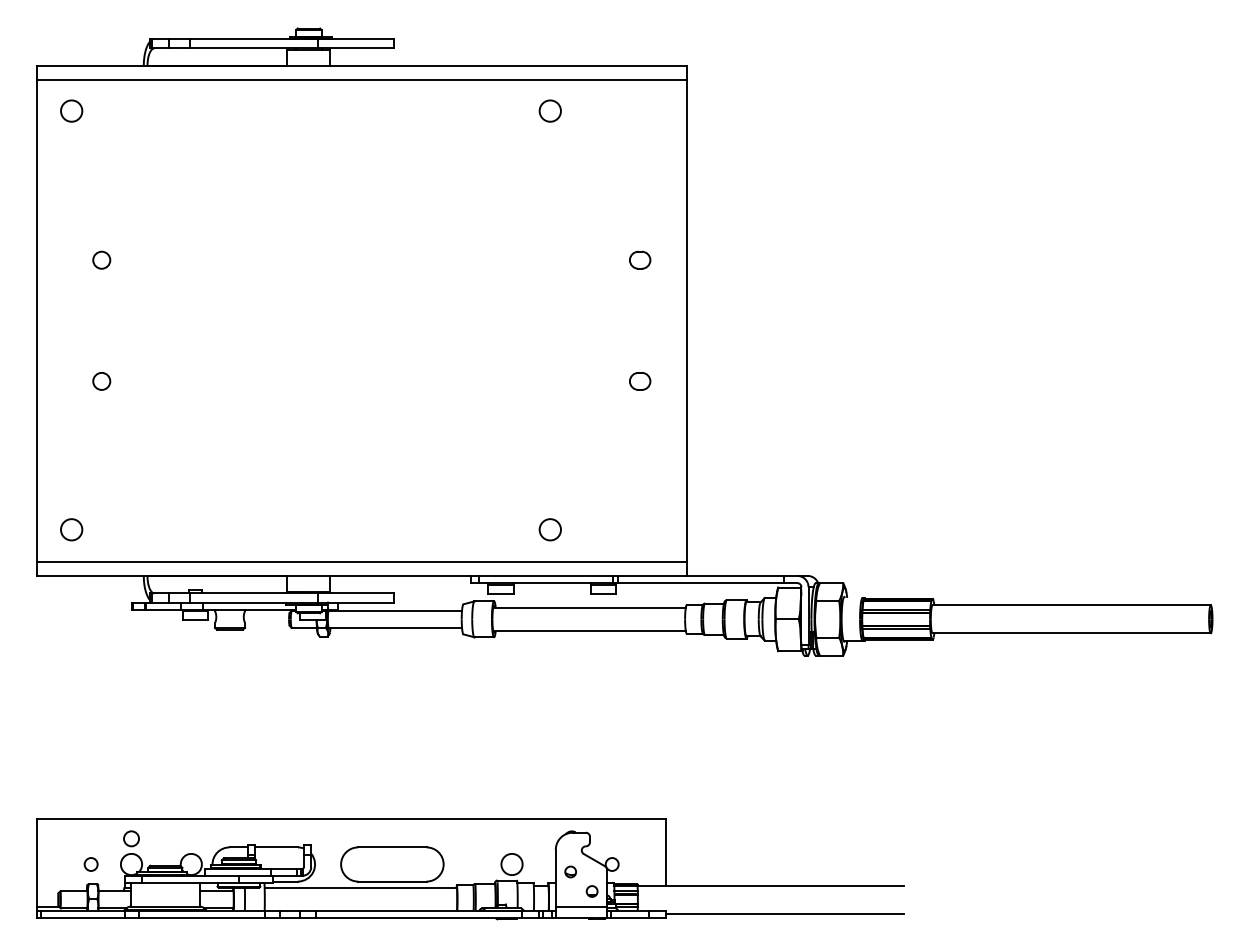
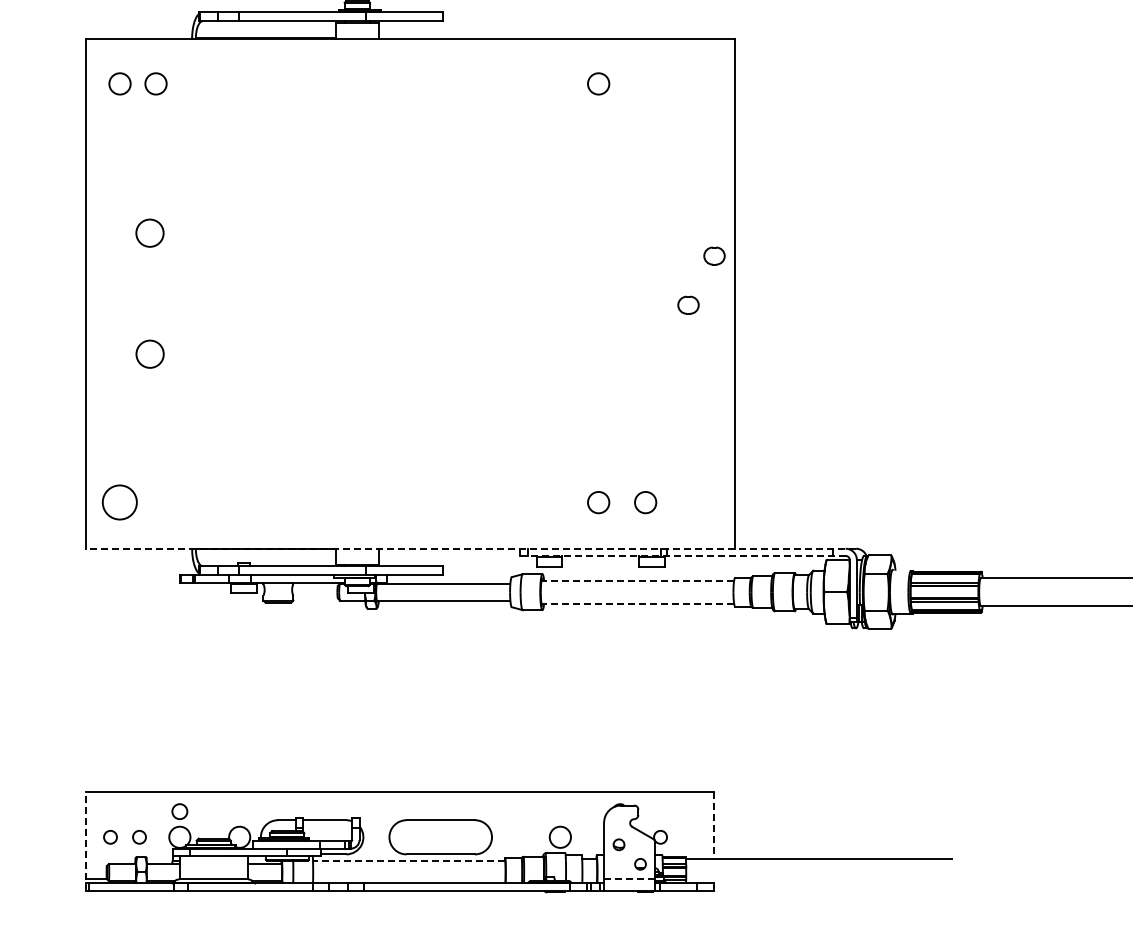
line: (362, 80) -> (410, 53), removed
circle: (107, 110) -> (155, 83), added
circle: (101, 259) -> (149, 232), size x1.6
part: (640, 259) -> (714, 255), moved
circle: (101, 380) -> (149, 353), size x1.6
part: (640, 381) -> (688, 305), moved
circle: (71, 529) -> (119, 502), size x1.6
circle: (596, 529) -> (644, 502), added
line: (362, 561) -> (410, 534), removed
line: (422, 575) -> (470, 548), solid -> dashed
line: (634, 583) -> (682, 556), solid -> dashed
line: (589, 607) -> (637, 580), solid -> dashed
line: (589, 630) -> (637, 603), solid -> dashed
line: (665, 852) -> (713, 825), solid -> dashed
circle: (61, 864) -> (109, 837), added
line: (37, 867) -> (85, 840), solid -> dashed
line: (360, 888) -> (408, 861), solid -> dashed
line: (581, 906) -> (629, 879), solid -> dashed
line: (784, 913) -> (832, 886), removed

